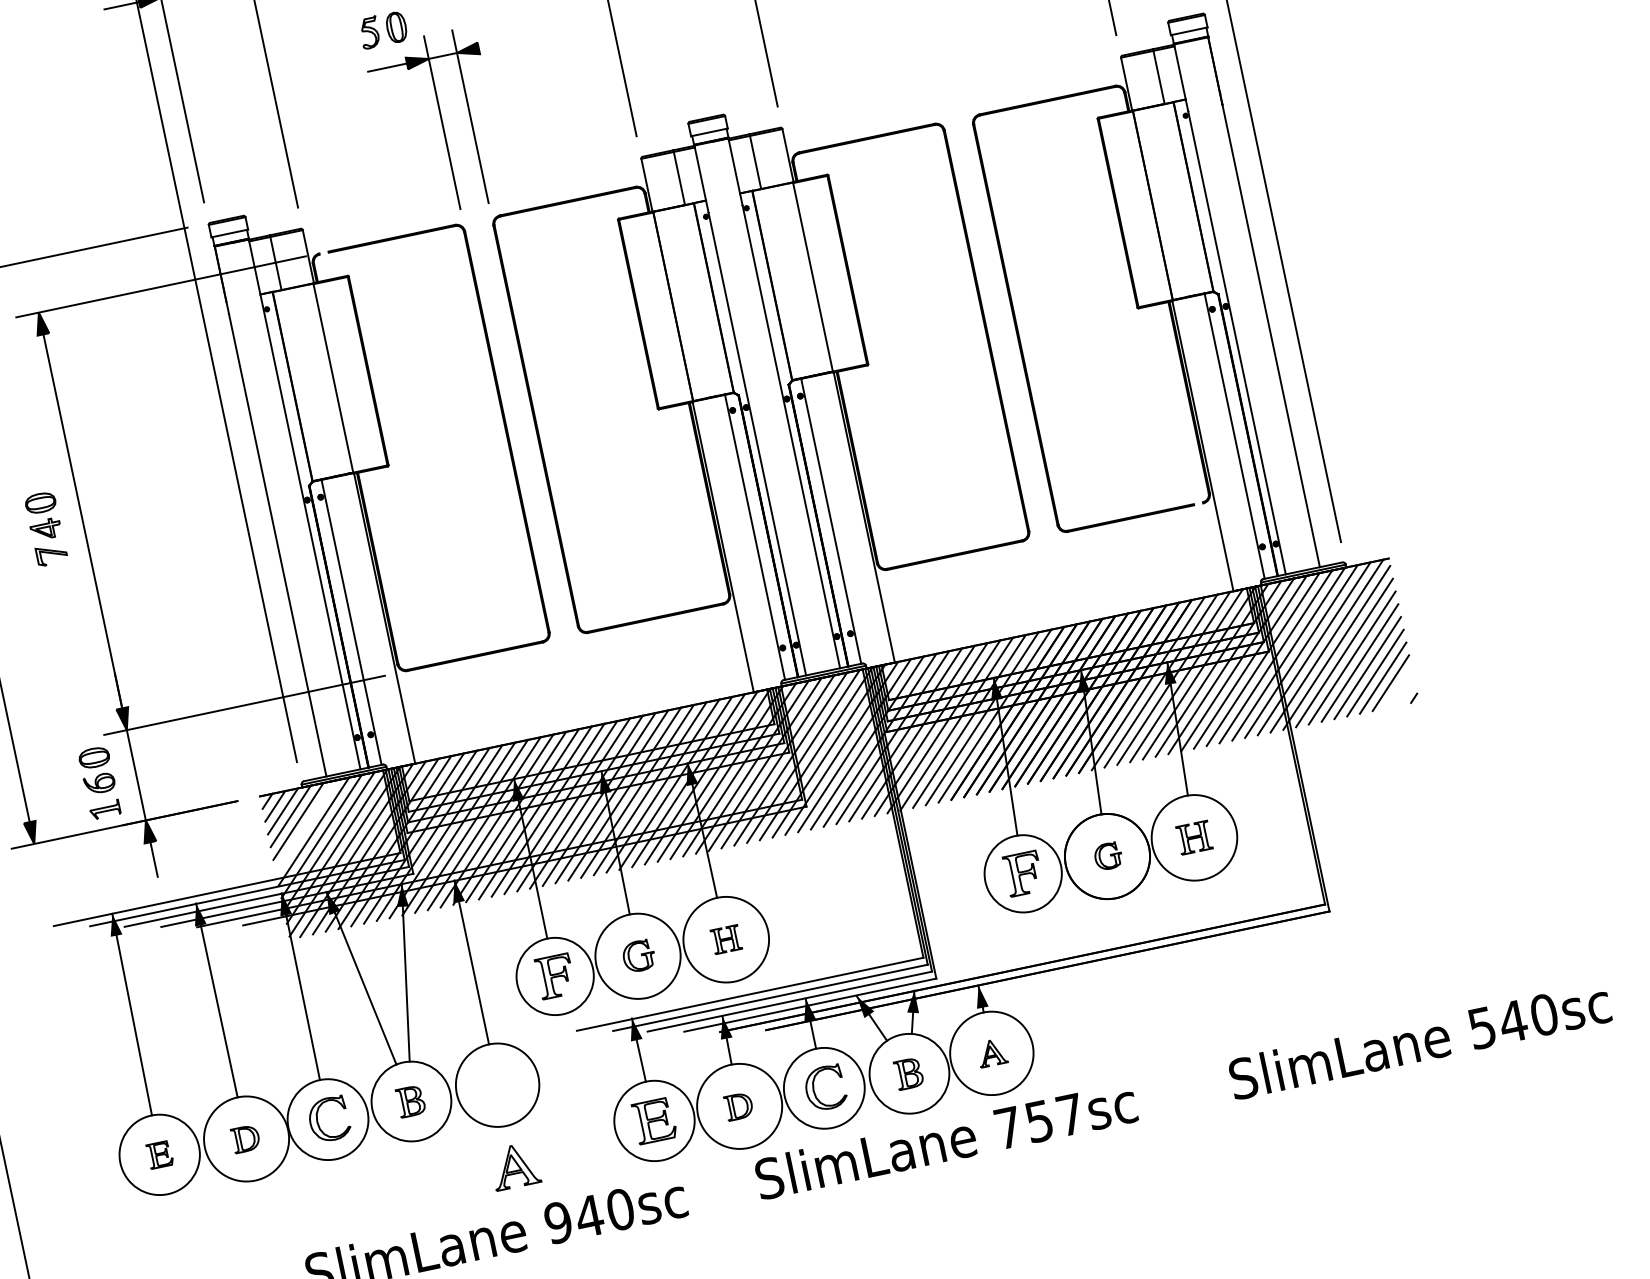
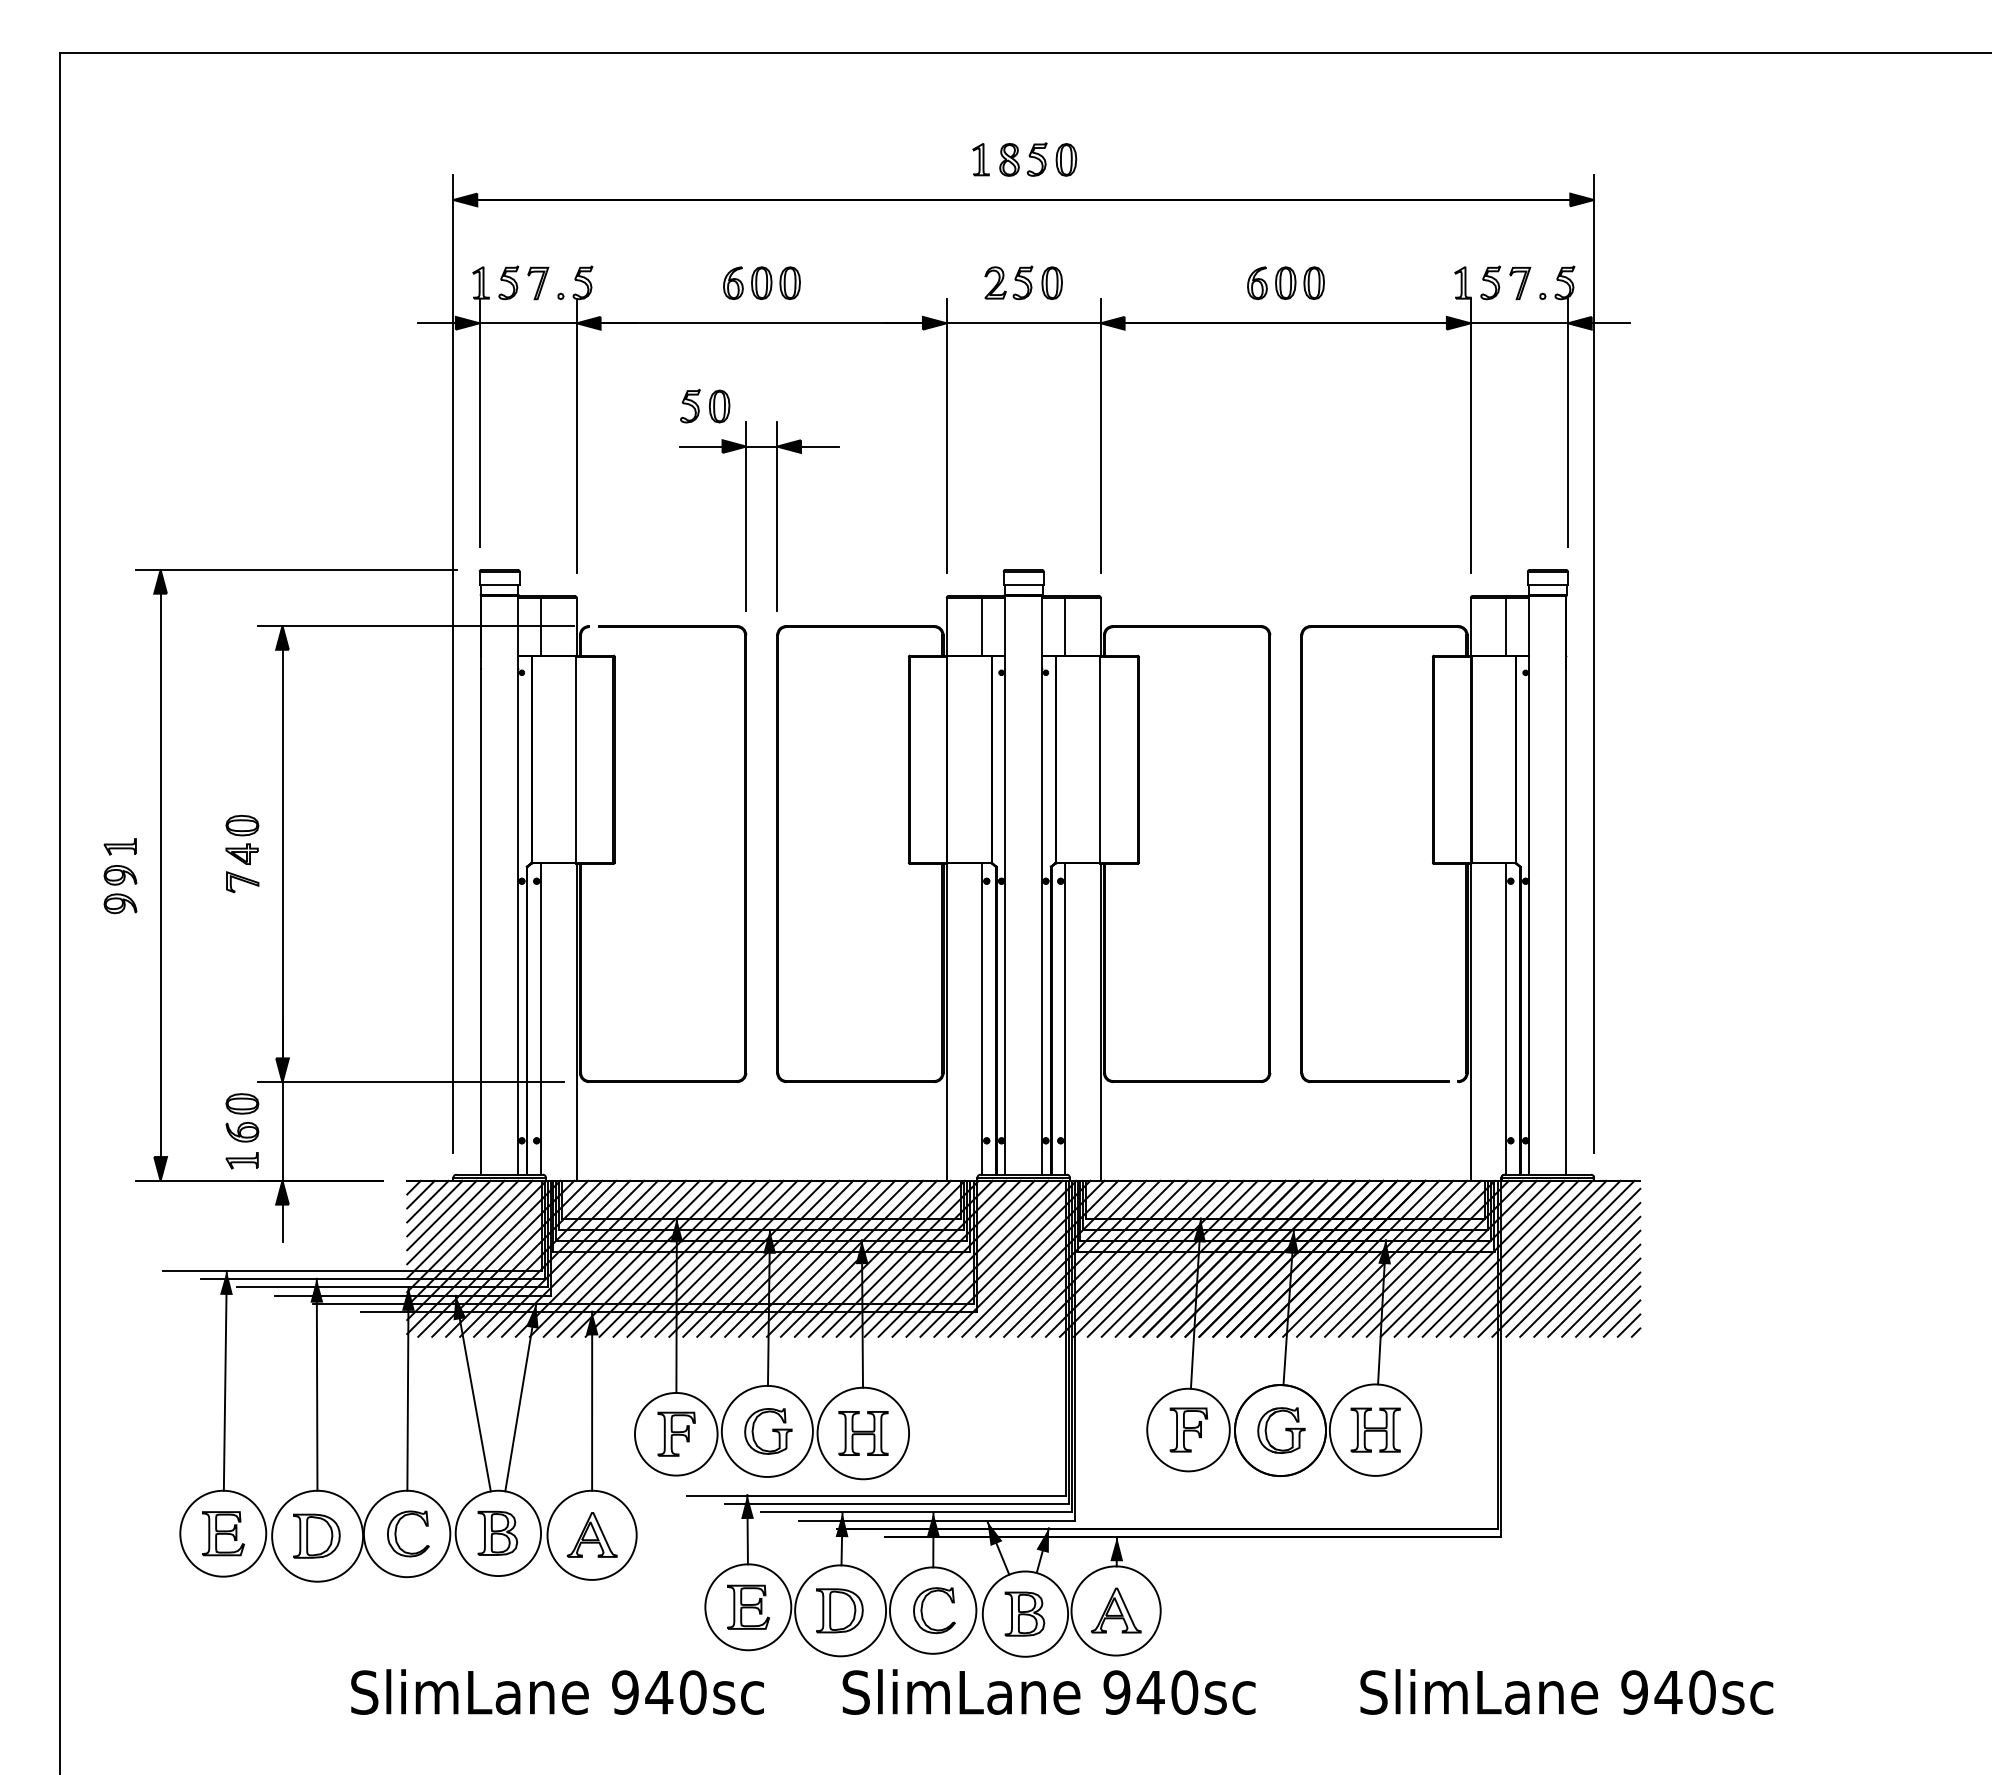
line: (495, 44) -> (819, 446), added
line: (1398, 688) -> (1621, 1318), added
line: (1405, 693) -> (1628, 1325), added
line: (305, 826) -> (448, 1222), added
part: (1194, 837) -> (1375, 1429), size x1.43
part: (1108, 856) -> (1281, 1430), size x1.67
part: (726, 939) -> (863, 1433), size x1.67
part: (639, 956) -> (768, 1431), size x1.43
text: (1482, 1028) -> (1634, 1692), 540sc -> 940sc
part: (992, 1052) -> (1116, 1610), size x1.67
part: (908, 1073) -> (1024, 1613), size x1.43
part: (410, 1100) -> (497, 1532), size x1.43
part: (738, 1106) -> (839, 1610), size x1.67
text: (1039, 1121) -> (1150, 1692), 757sc -> 940sc
part: (245, 1138) -> (316, 1535), size x1.67
part: (159, 1154) -> (223, 1533), size x1.67
part: (514, 1166) -> (591, 1534), moved

